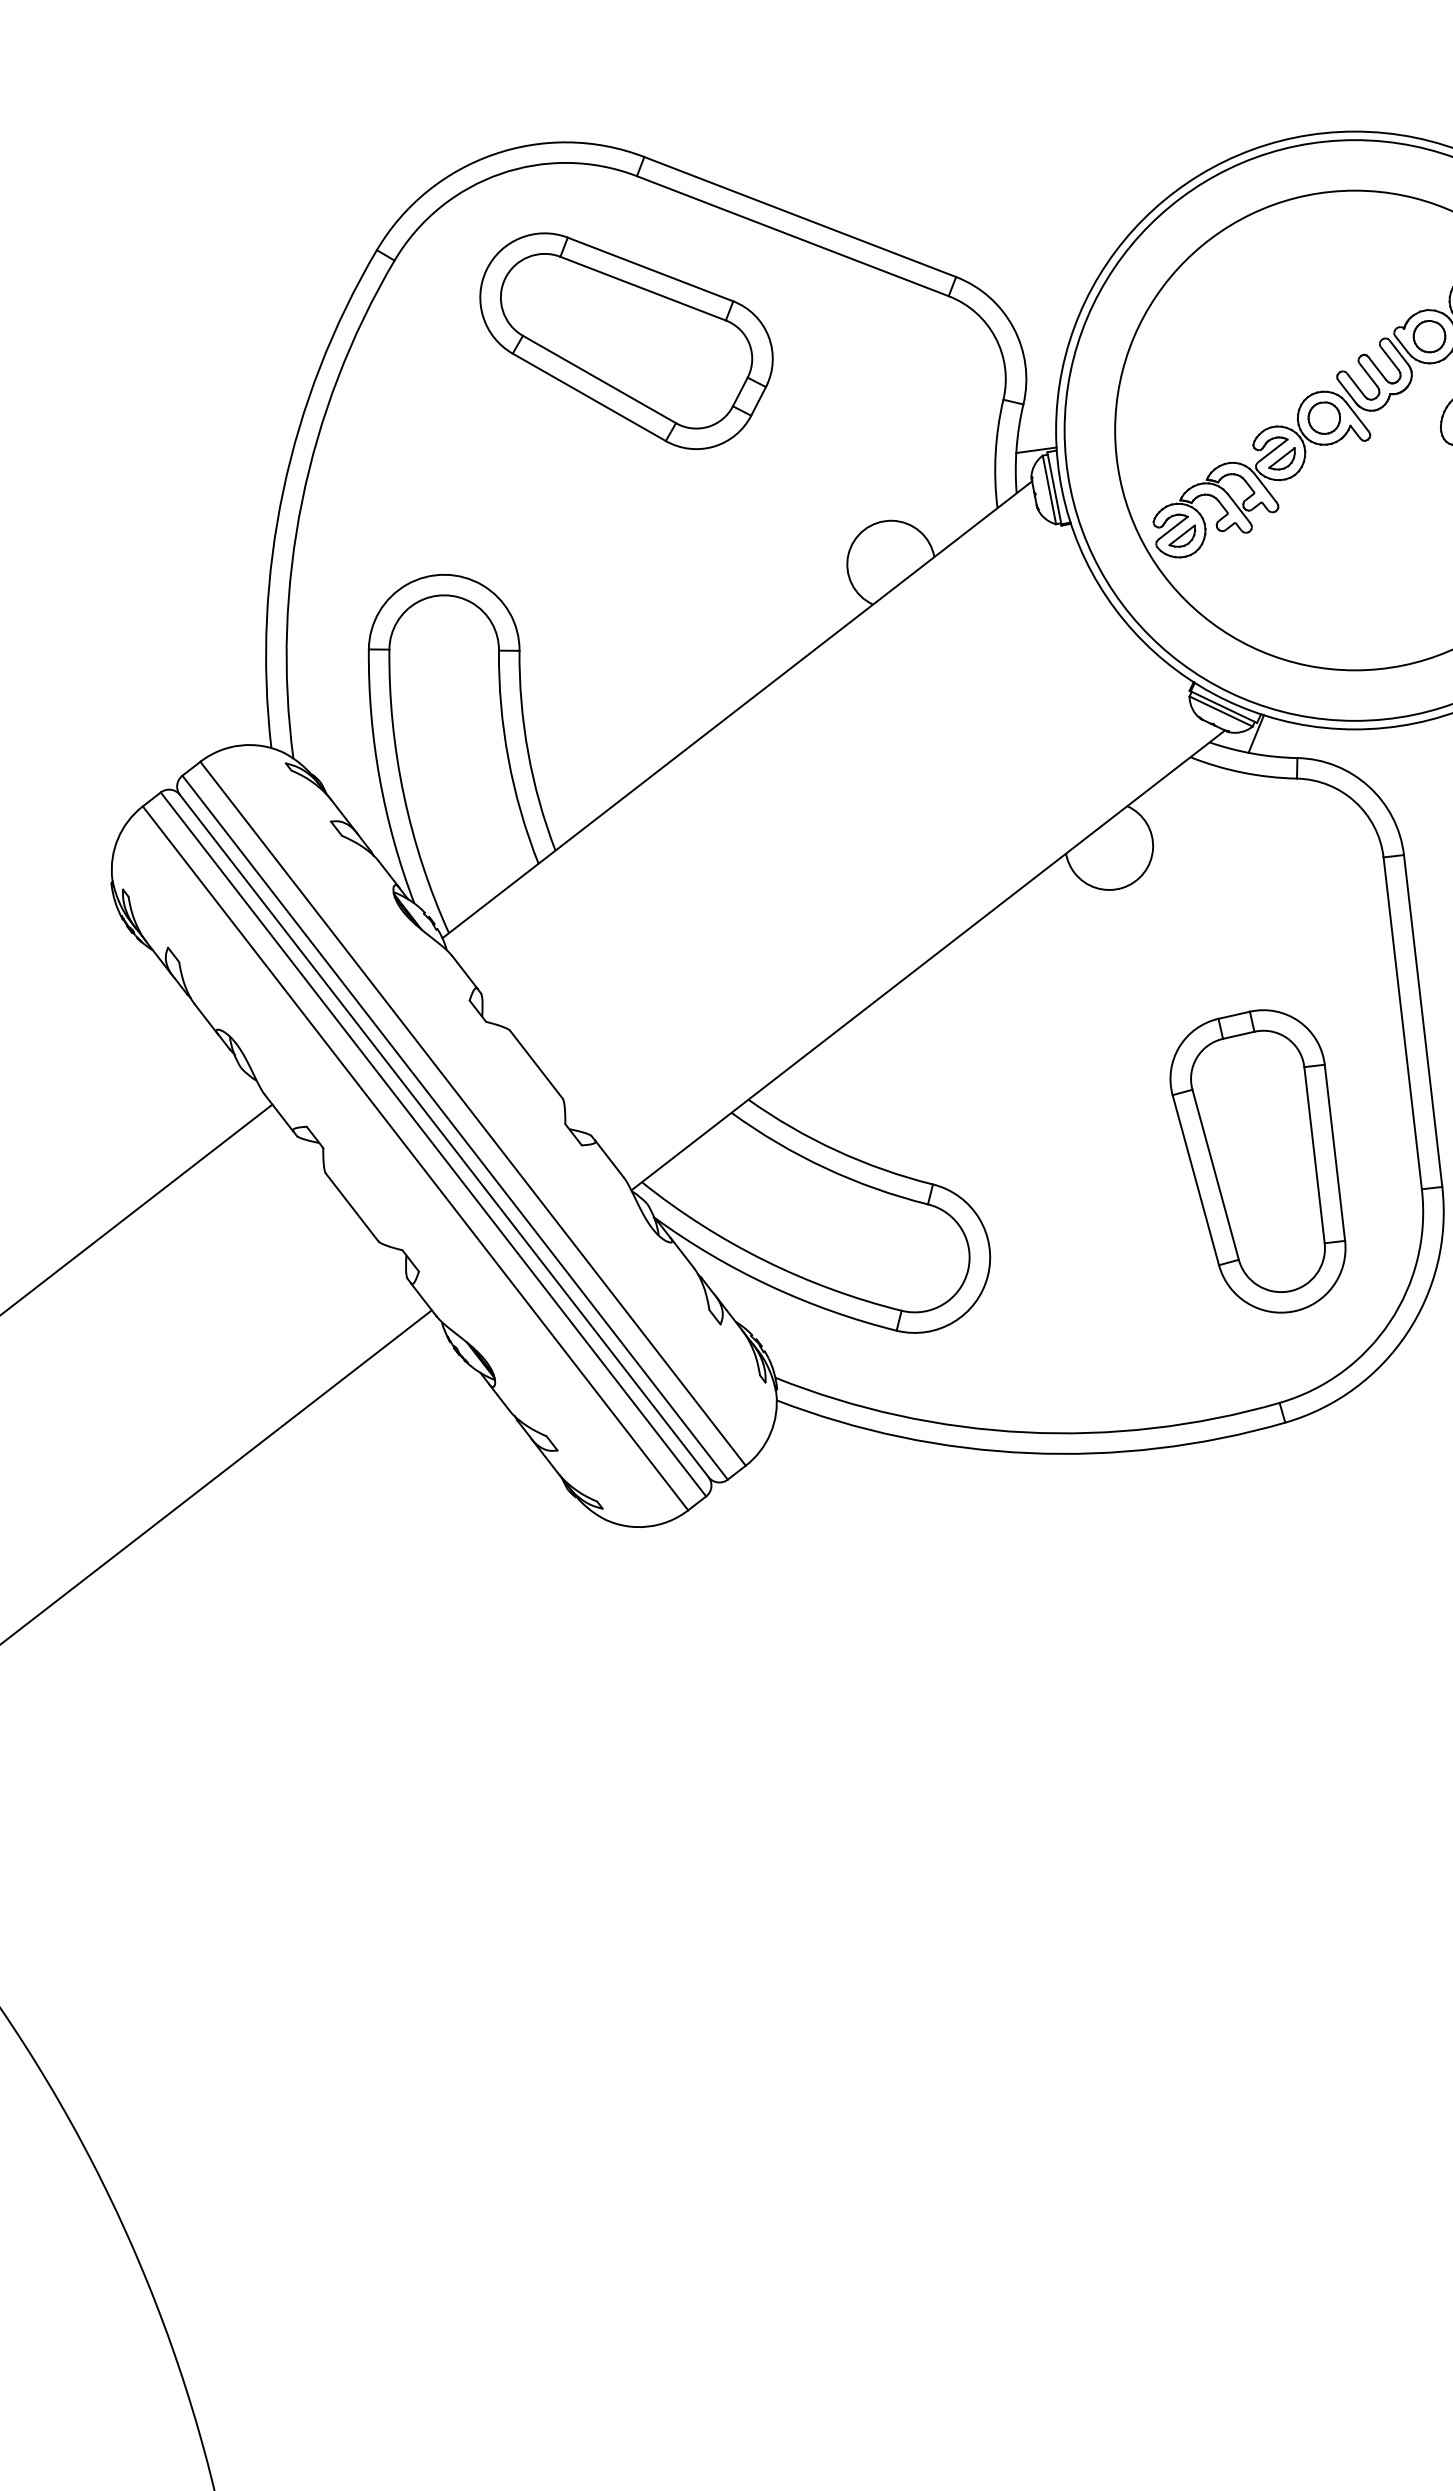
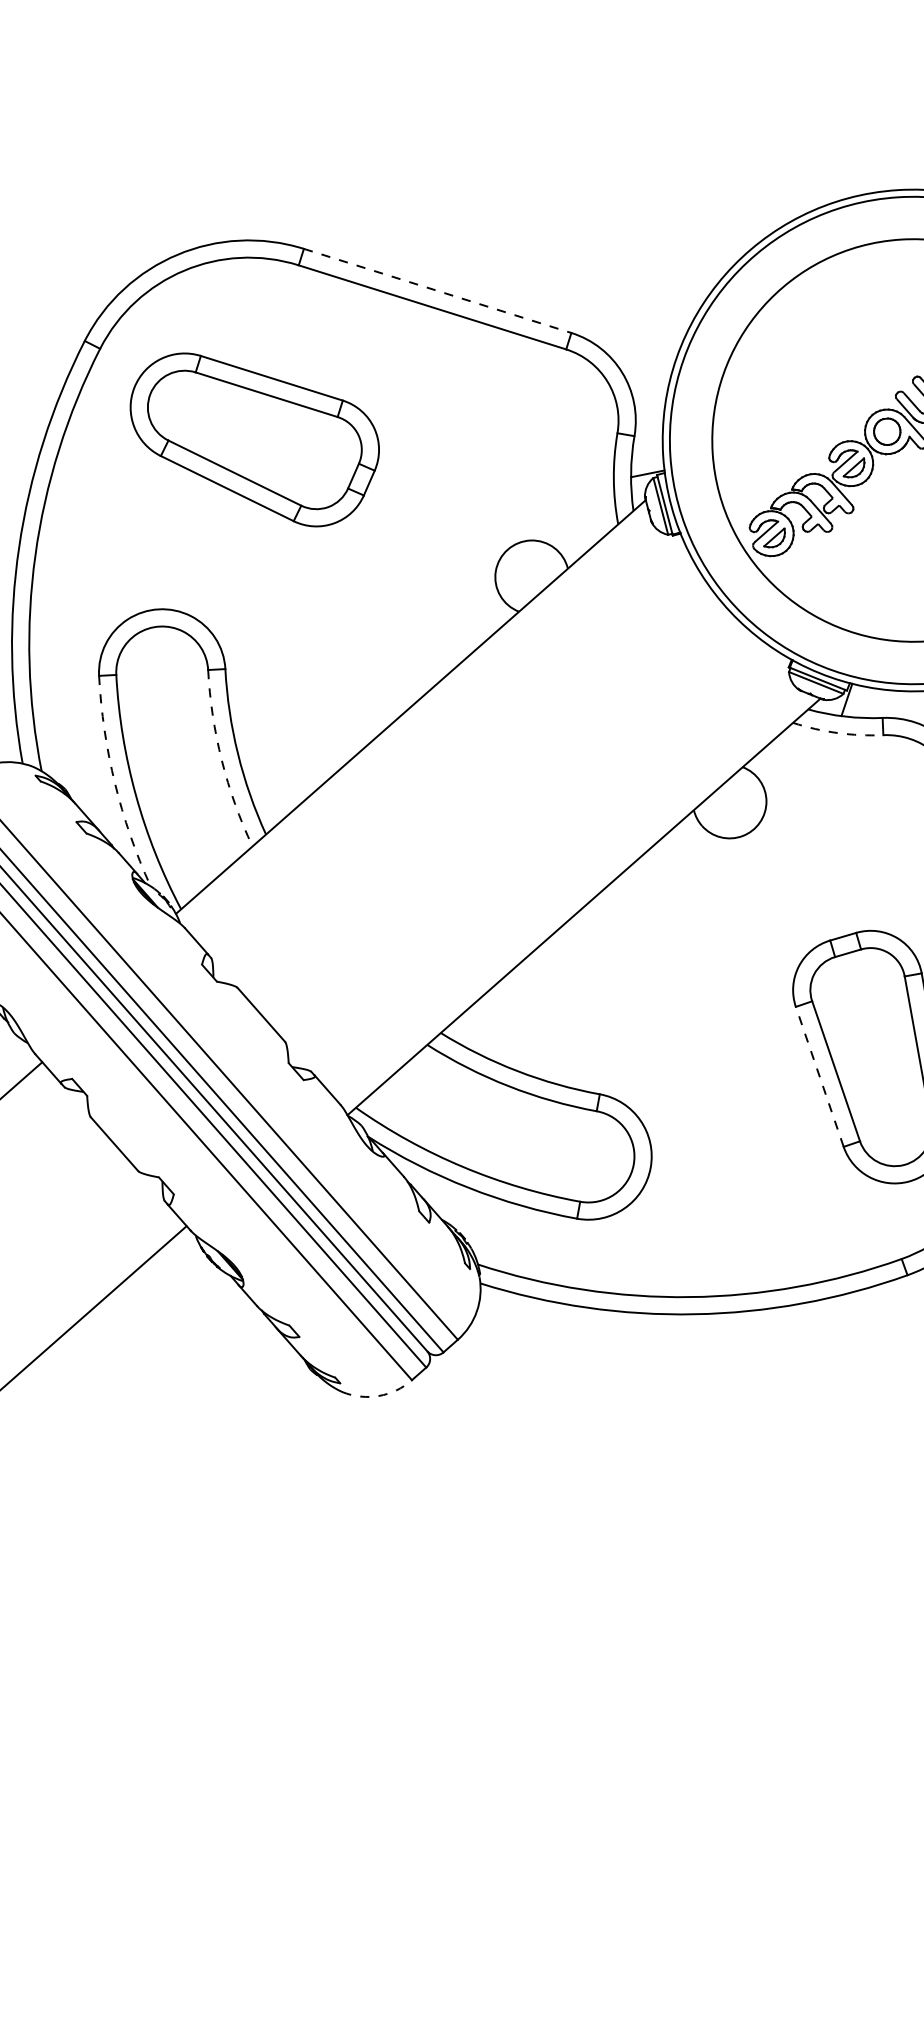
line: (800, 217) -> (437, 291), solid -> dashed
part: (626, 340) -> (255, 439), moved
arc: (508, 759) -> (221, 760), solid -> dashed
arc: (1242, 772) -> (837, 732), solid -> dashed
arc: (379, 778) -> (114, 783), solid -> dashed
line: (1195, 1179) -> (819, 1076), solid -> dashed
arc: (647, 1526) -> (378, 1395), solid -> dashed

